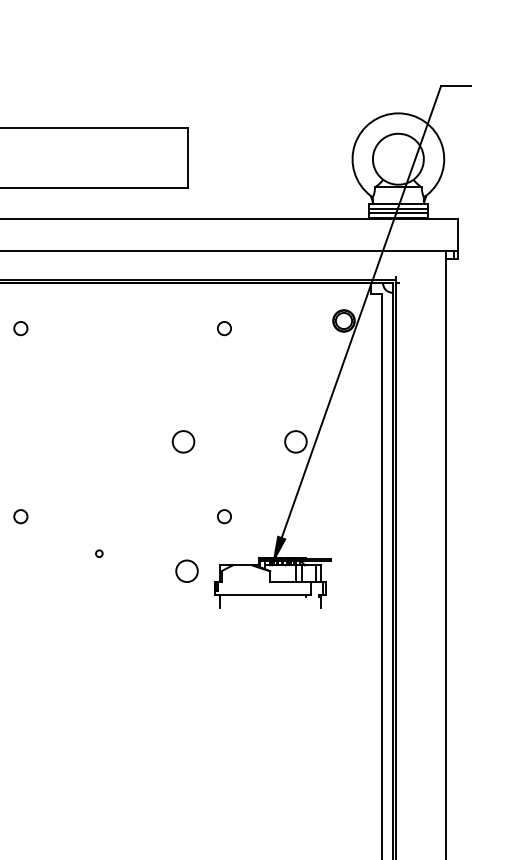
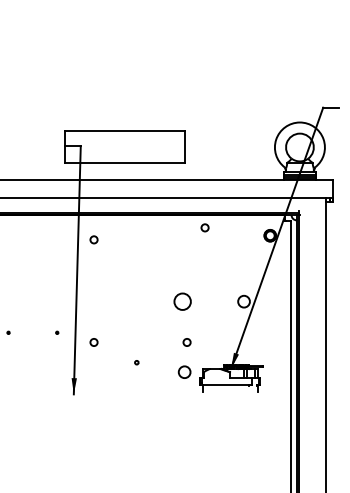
circle: (223, 327) -> (204, 227), moved
circle: (183, 441) -> (182, 301), size x1.4
circle: (223, 516) -> (186, 342), moved

